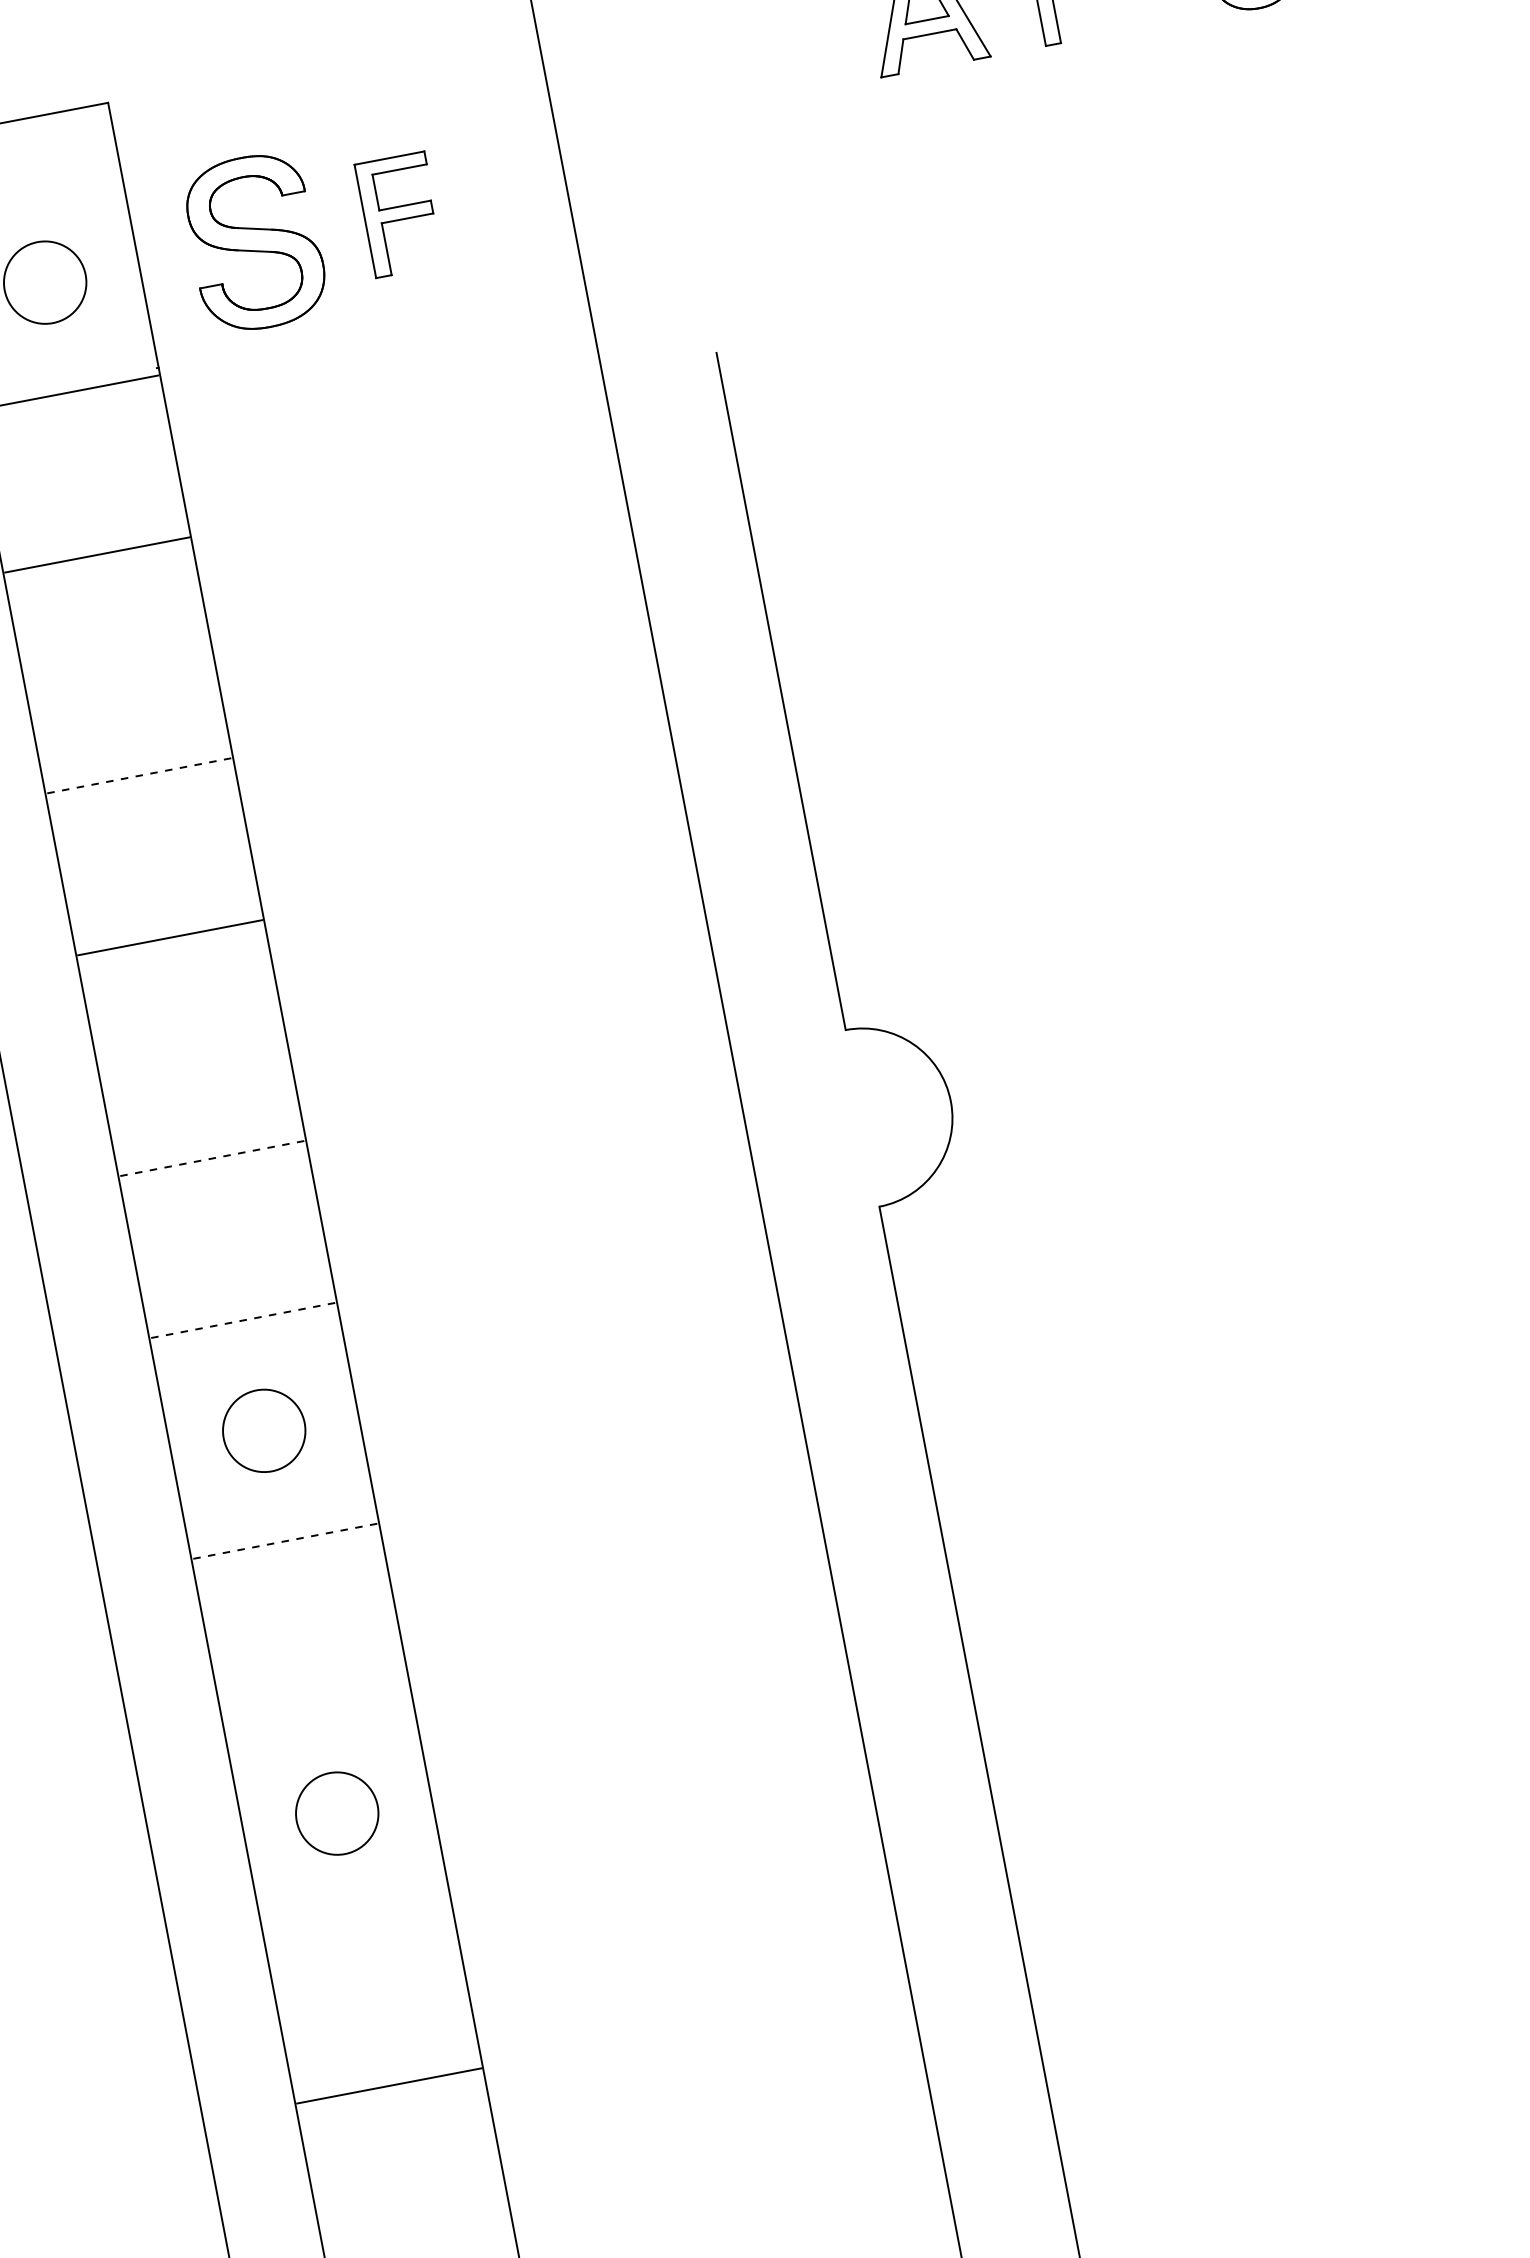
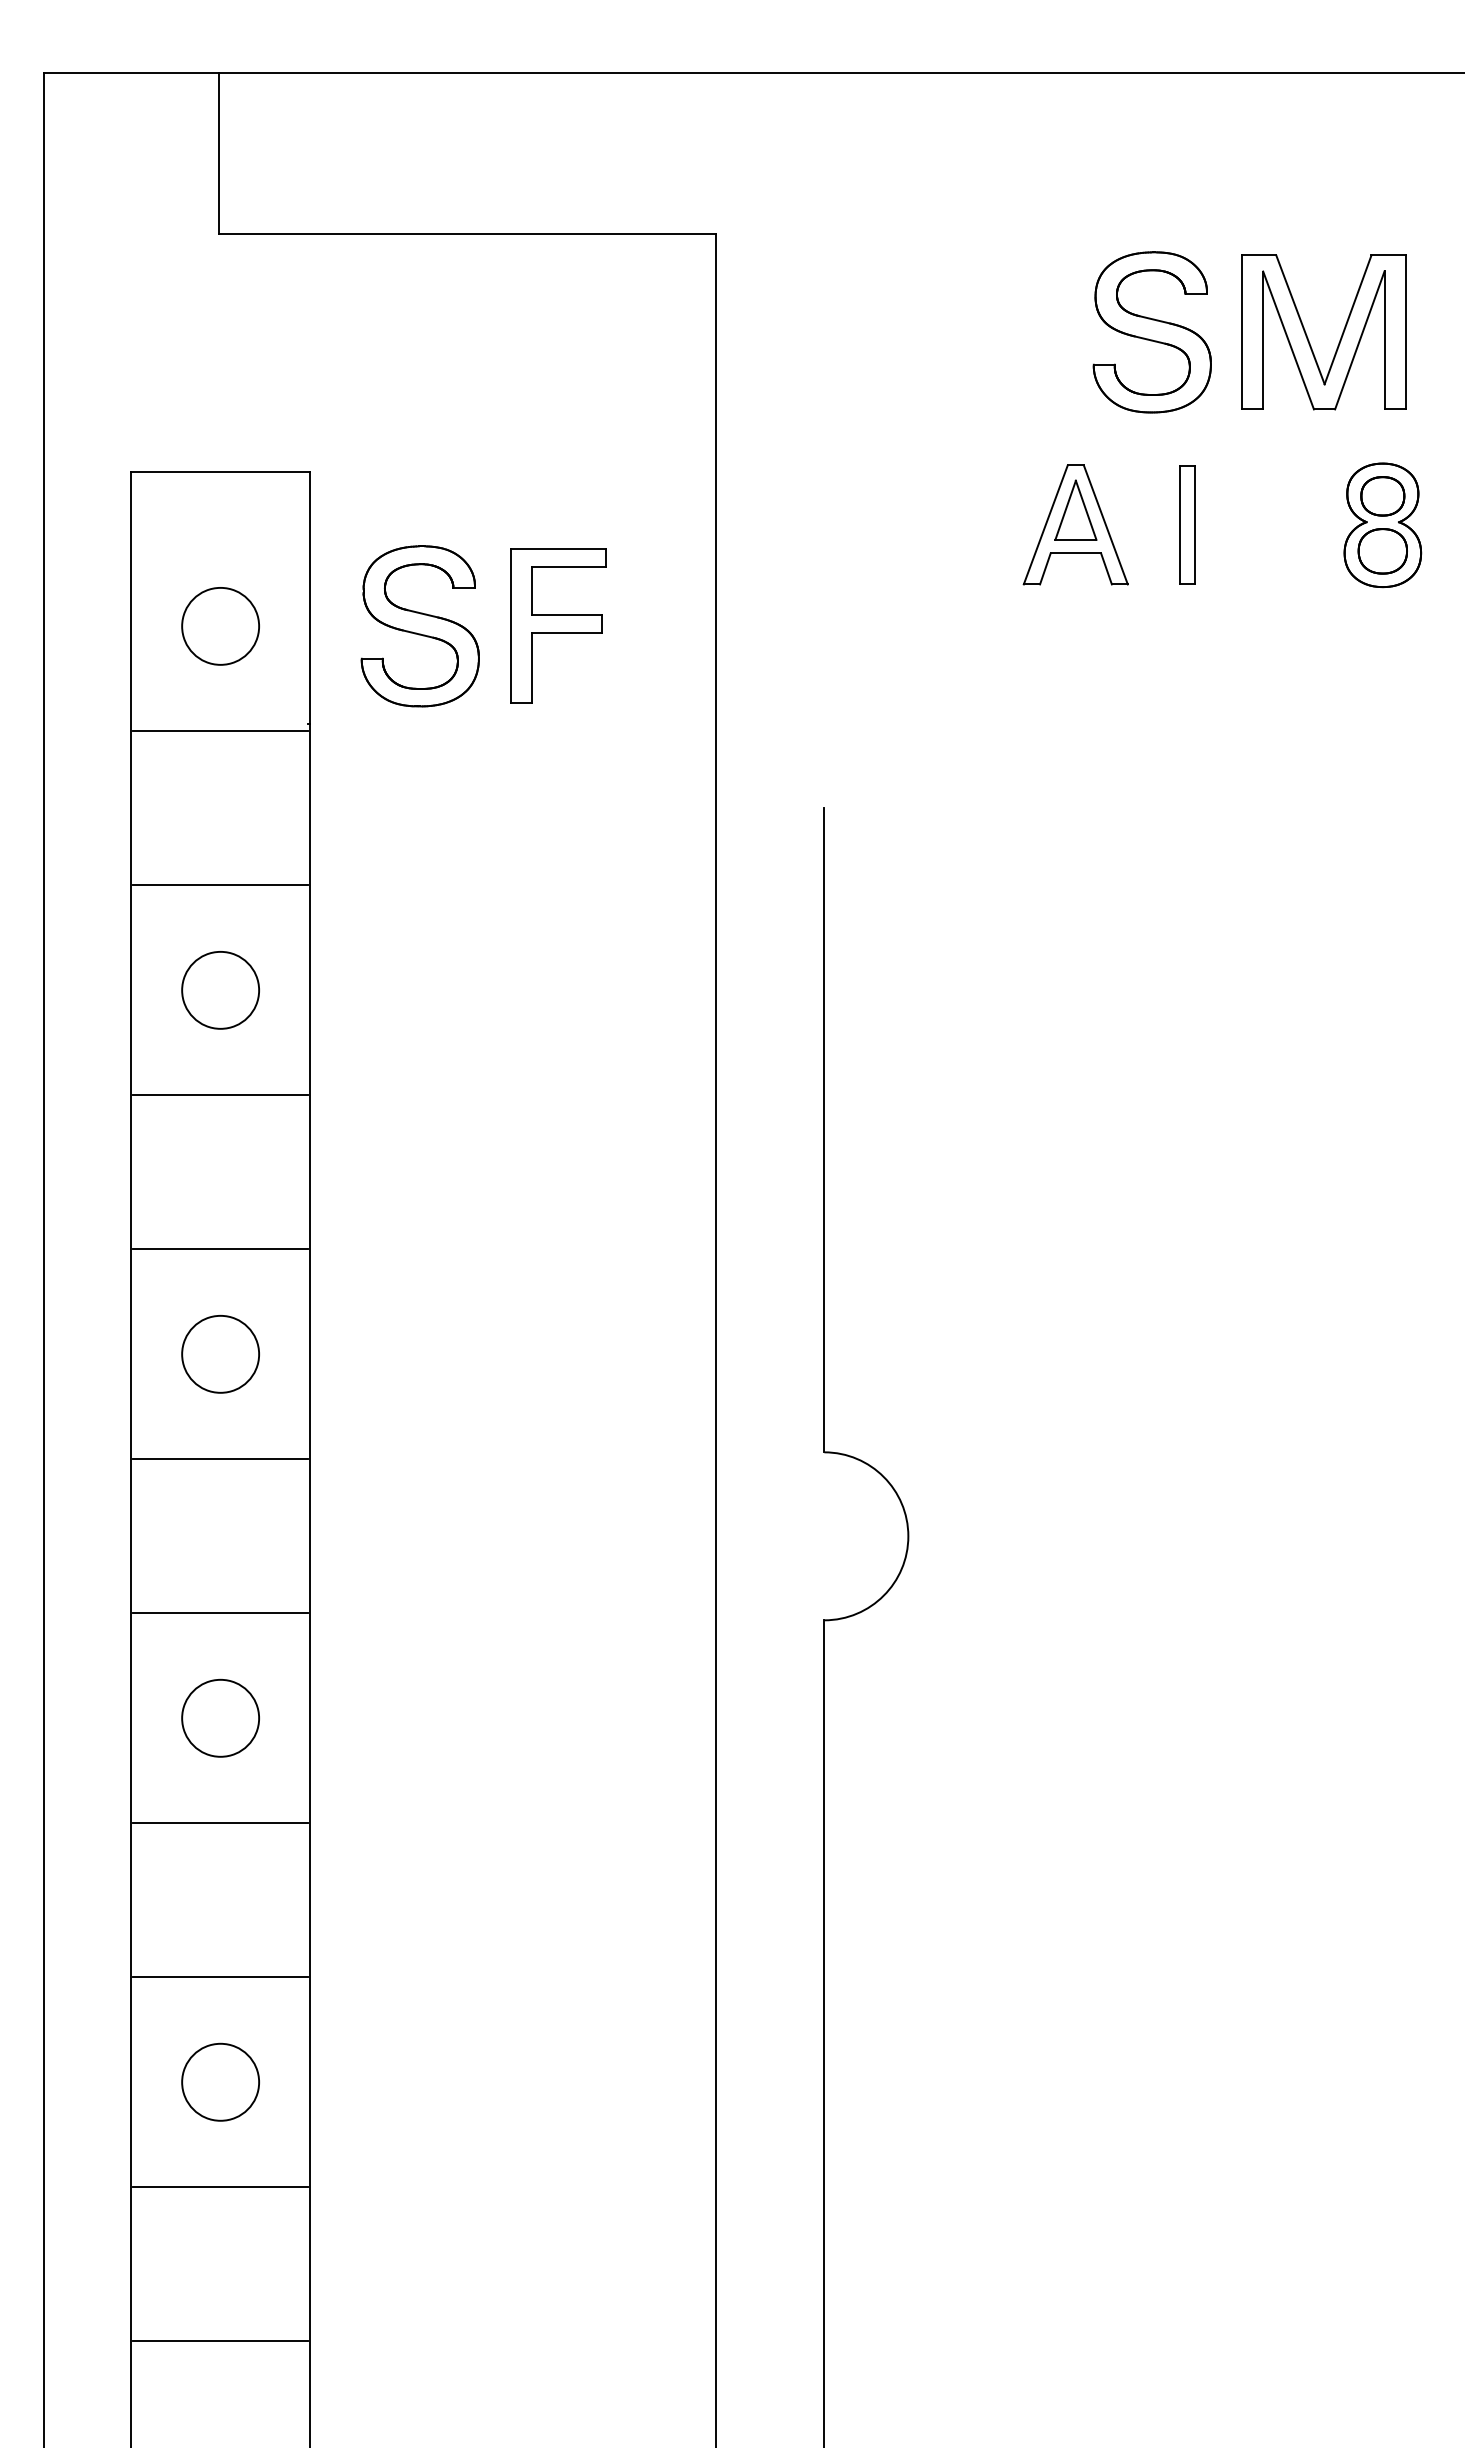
part: (400, 213) -> (558, 625), size x1.43
circle: (118, 665) -> (220, 990), added
line: (140, 775) -> (221, 1095), dashed -> solid
circle: (191, 1048) -> (220, 1354), added
line: (213, 1158) -> (221, 1459), dashed -> solid
line: (244, 1320) -> (221, 1613), dashed -> solid
line: (286, 1541) -> (221, 1823), dashed -> solid
line: (316, 1703) -> (220, 1977), added
line: (358, 1924) -> (220, 2187), added

